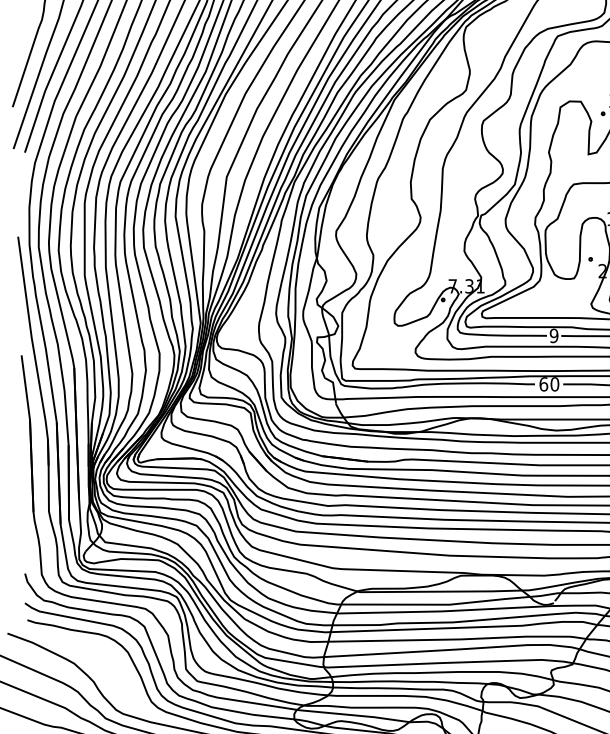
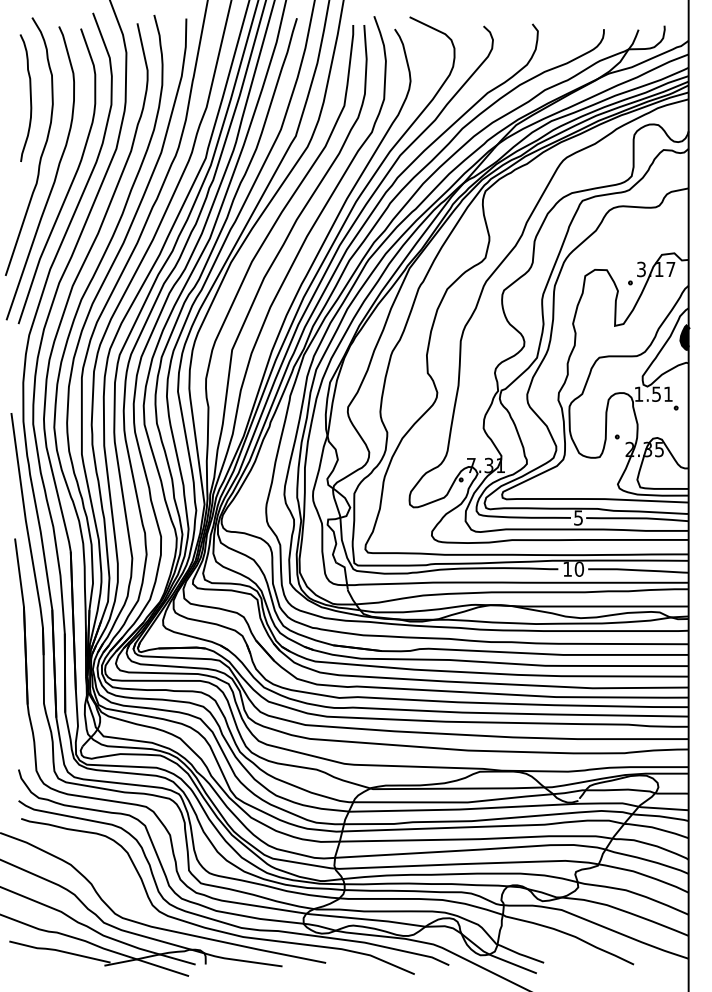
text: (554, 335) -> (578, 517), 9 -> 5
text: (543, 383) -> (567, 568), 60 -> 10

